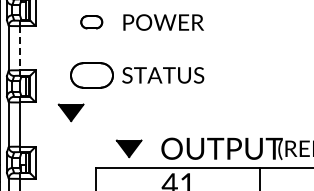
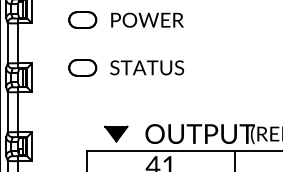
part: (91, 21) -> (82, 19), size x1.43
line: (19, 48) -> (17, 43), dashed -> solid
part: (91, 75) -> (82, 67), size x0.71
part: (70, 112) -> (63, 101), removed

